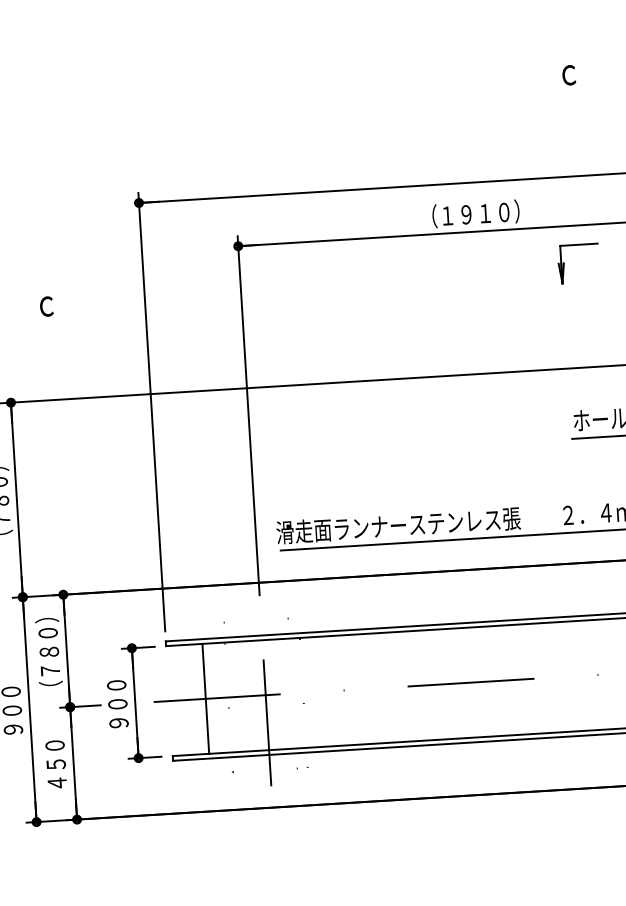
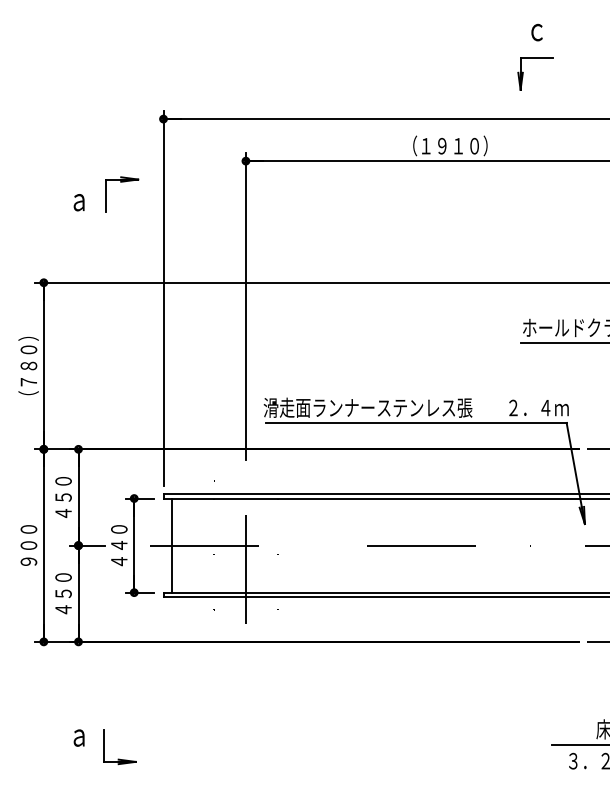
part: (564, 264) -> (523, 73), moved
part: (95, 279) -> (122, 182), added
text: (45, 306) -> (78, 202), ｃ -> ａ
text: (49, 652) -> (63, 497), （７８０） -> ４５０
line: (205, 698) -> (171, 545), moved
text: (118, 713) -> (119, 553), ９００ -> ４４０

